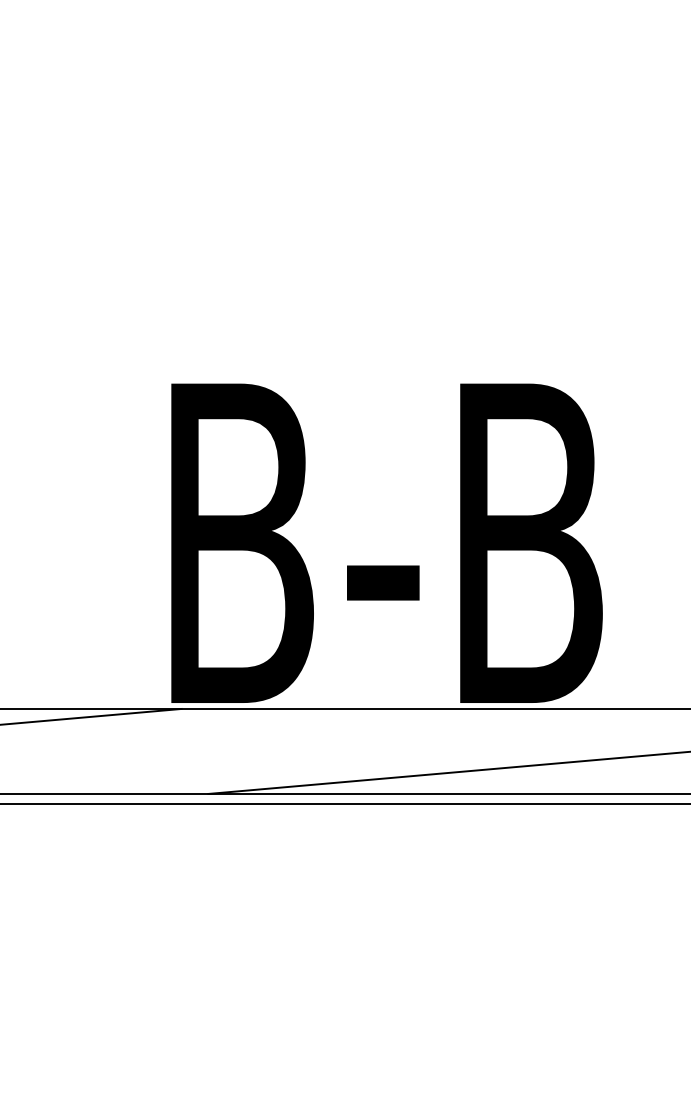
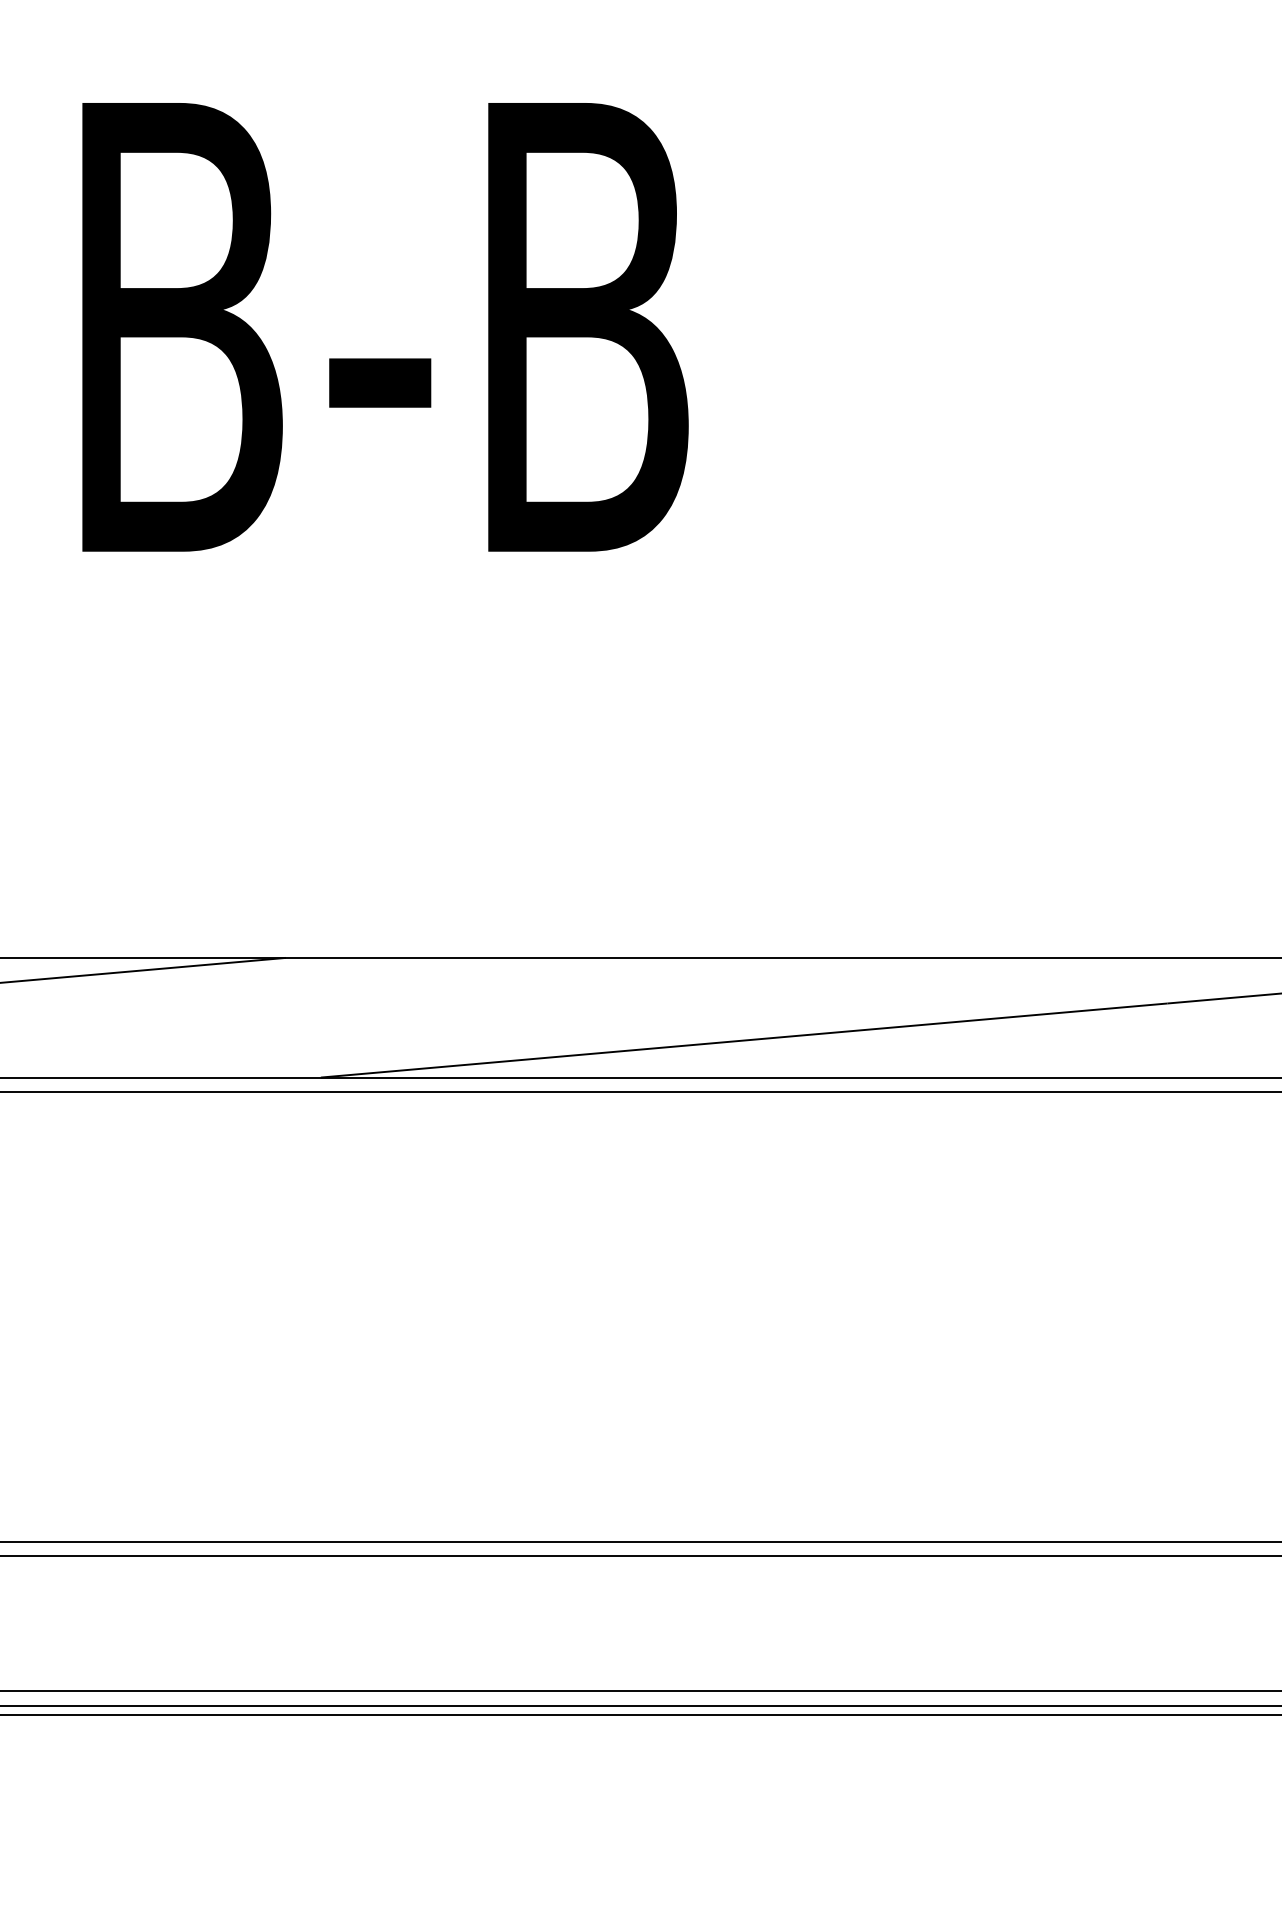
text: (387, 543) -> (385, 327), moved

